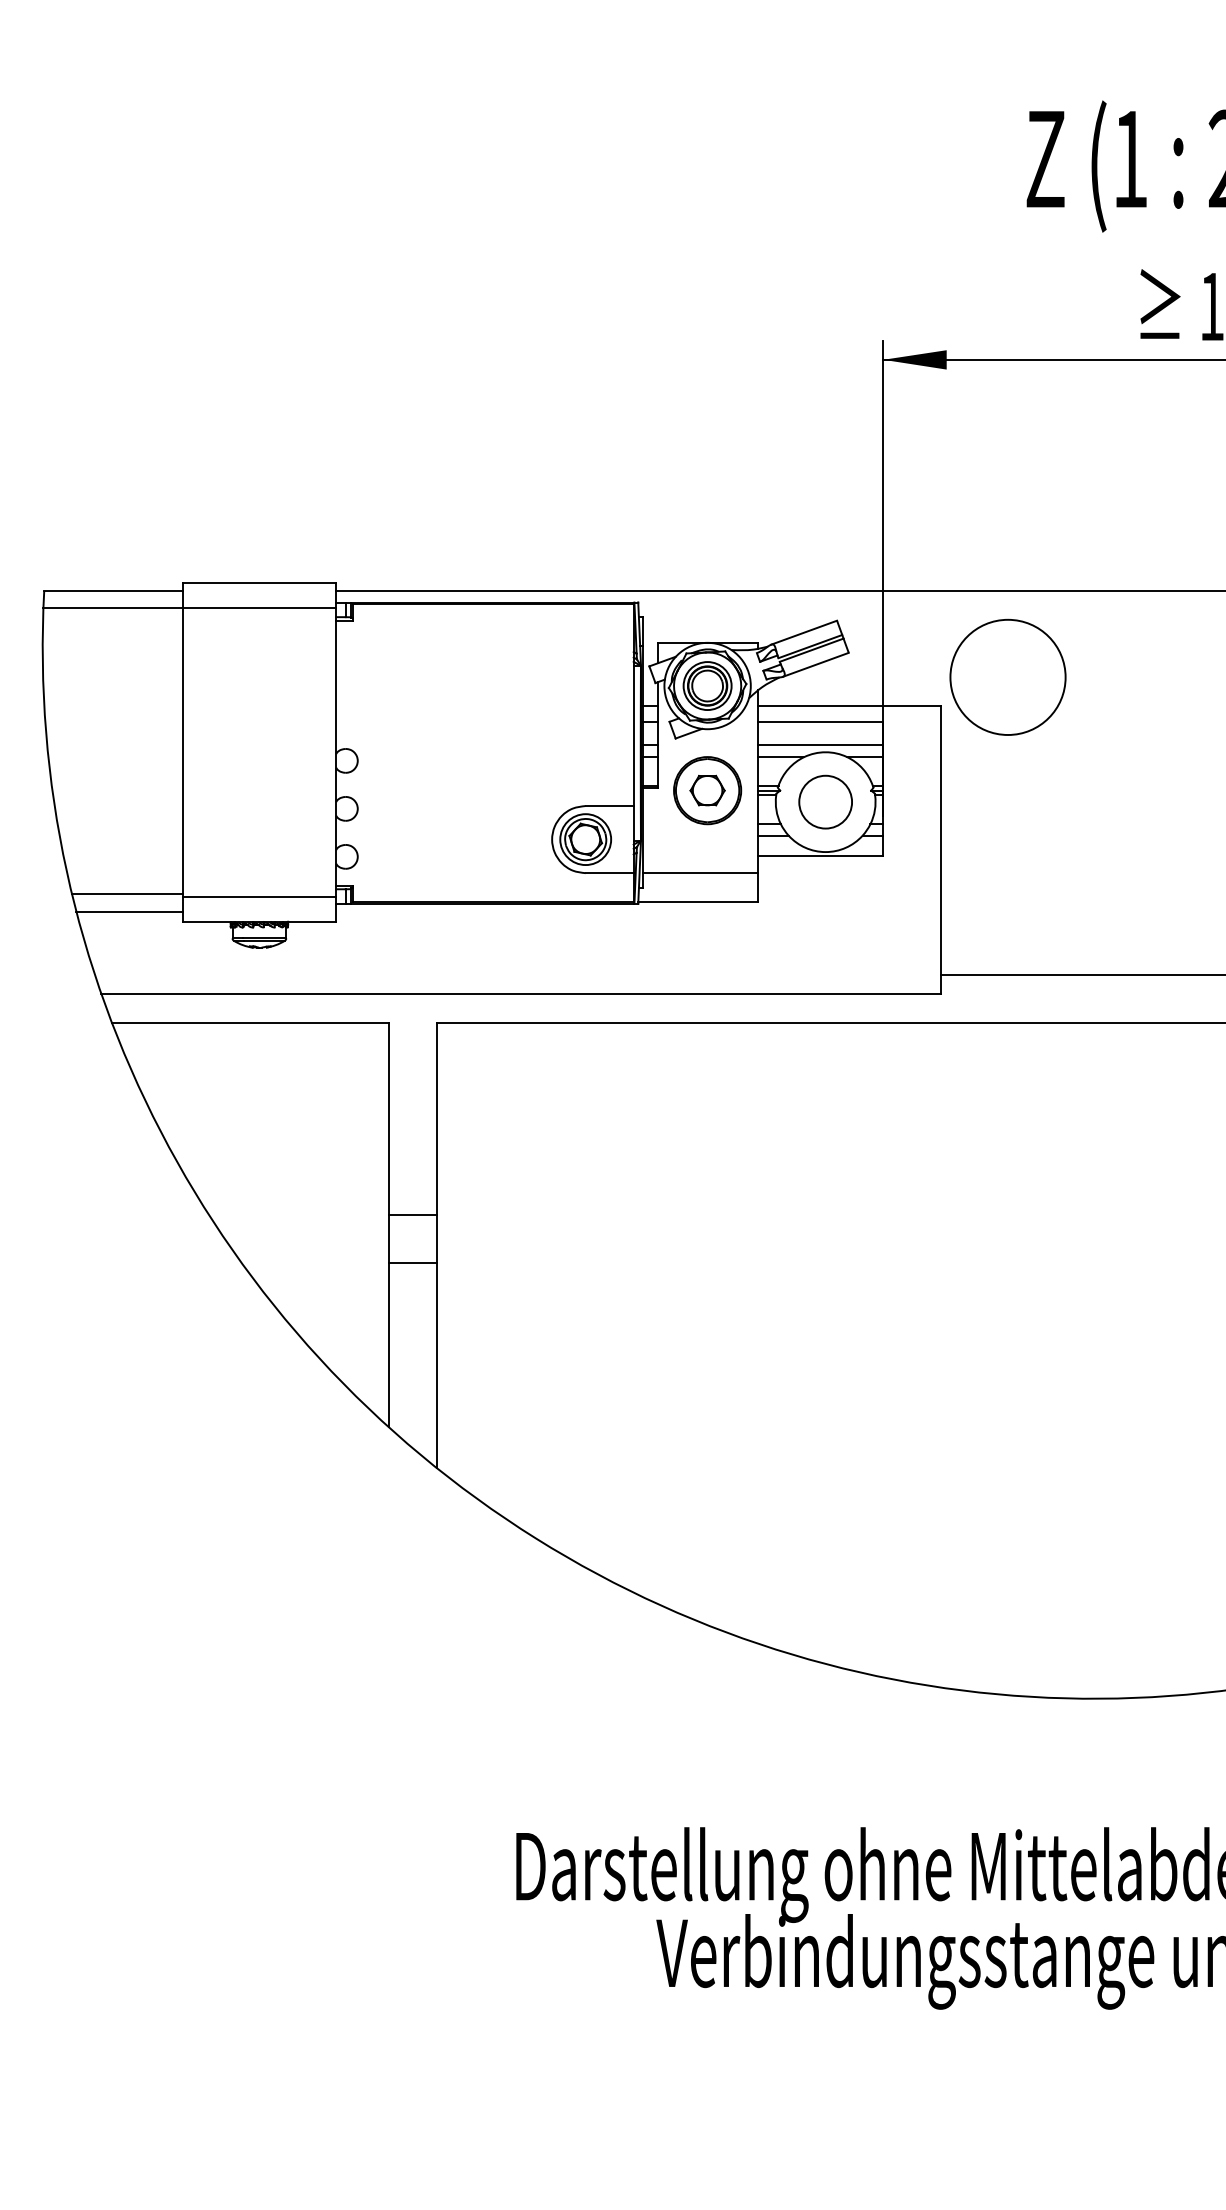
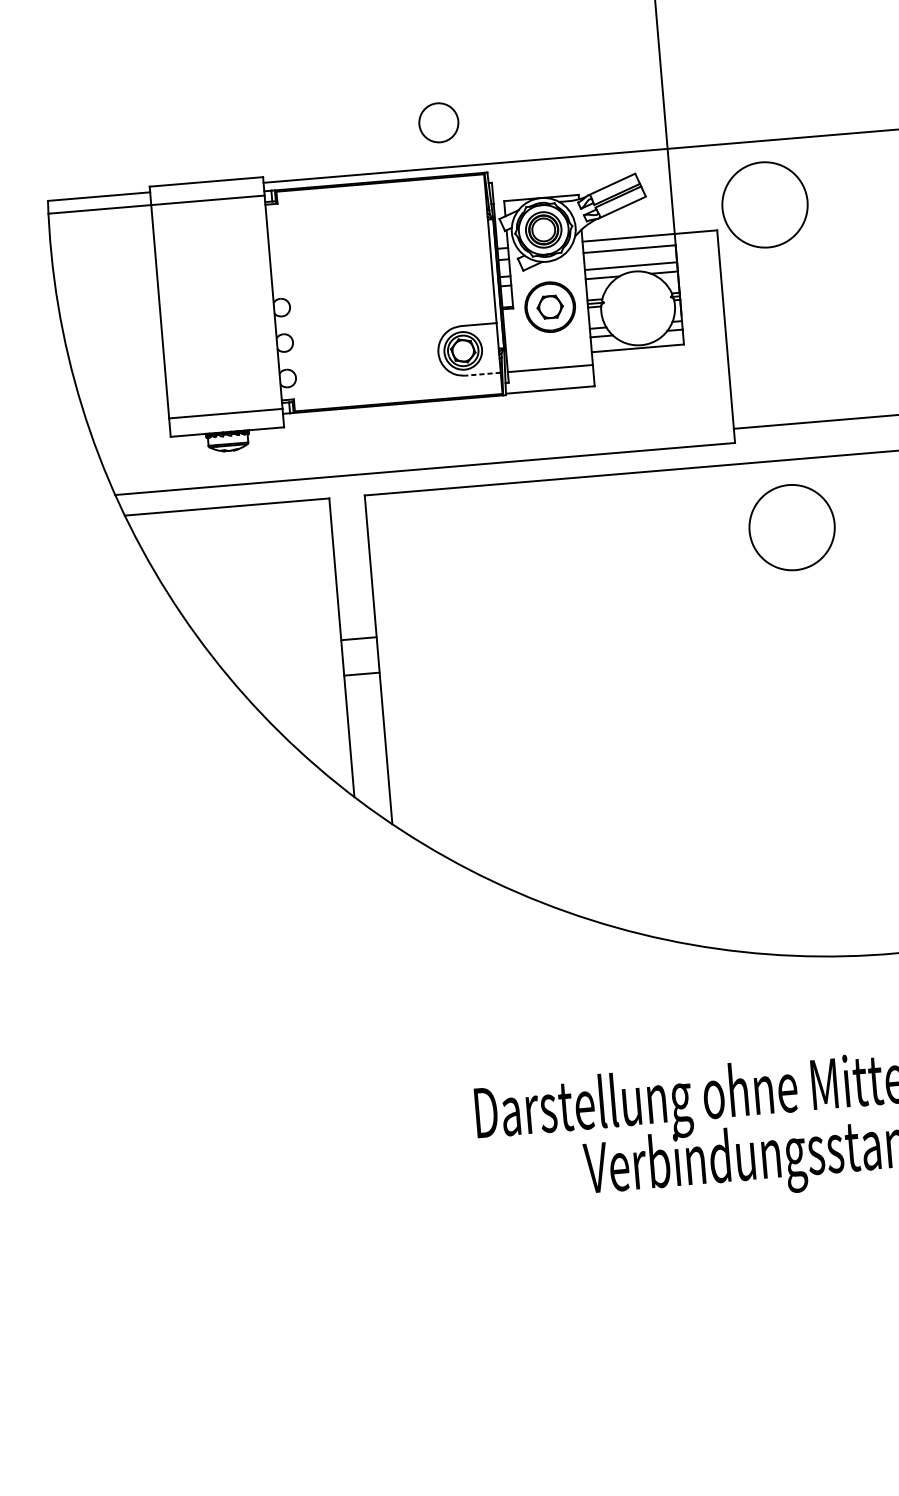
circle: (825, 801) -> (438, 122), moved
line: (609, 873) -> (482, 374), solid -> dashed
line: (127, 894) -> (128, 419), removed
line: (129, 911) -> (130, 432), removed
circle: (1007, 1113) -> (791, 526), added

